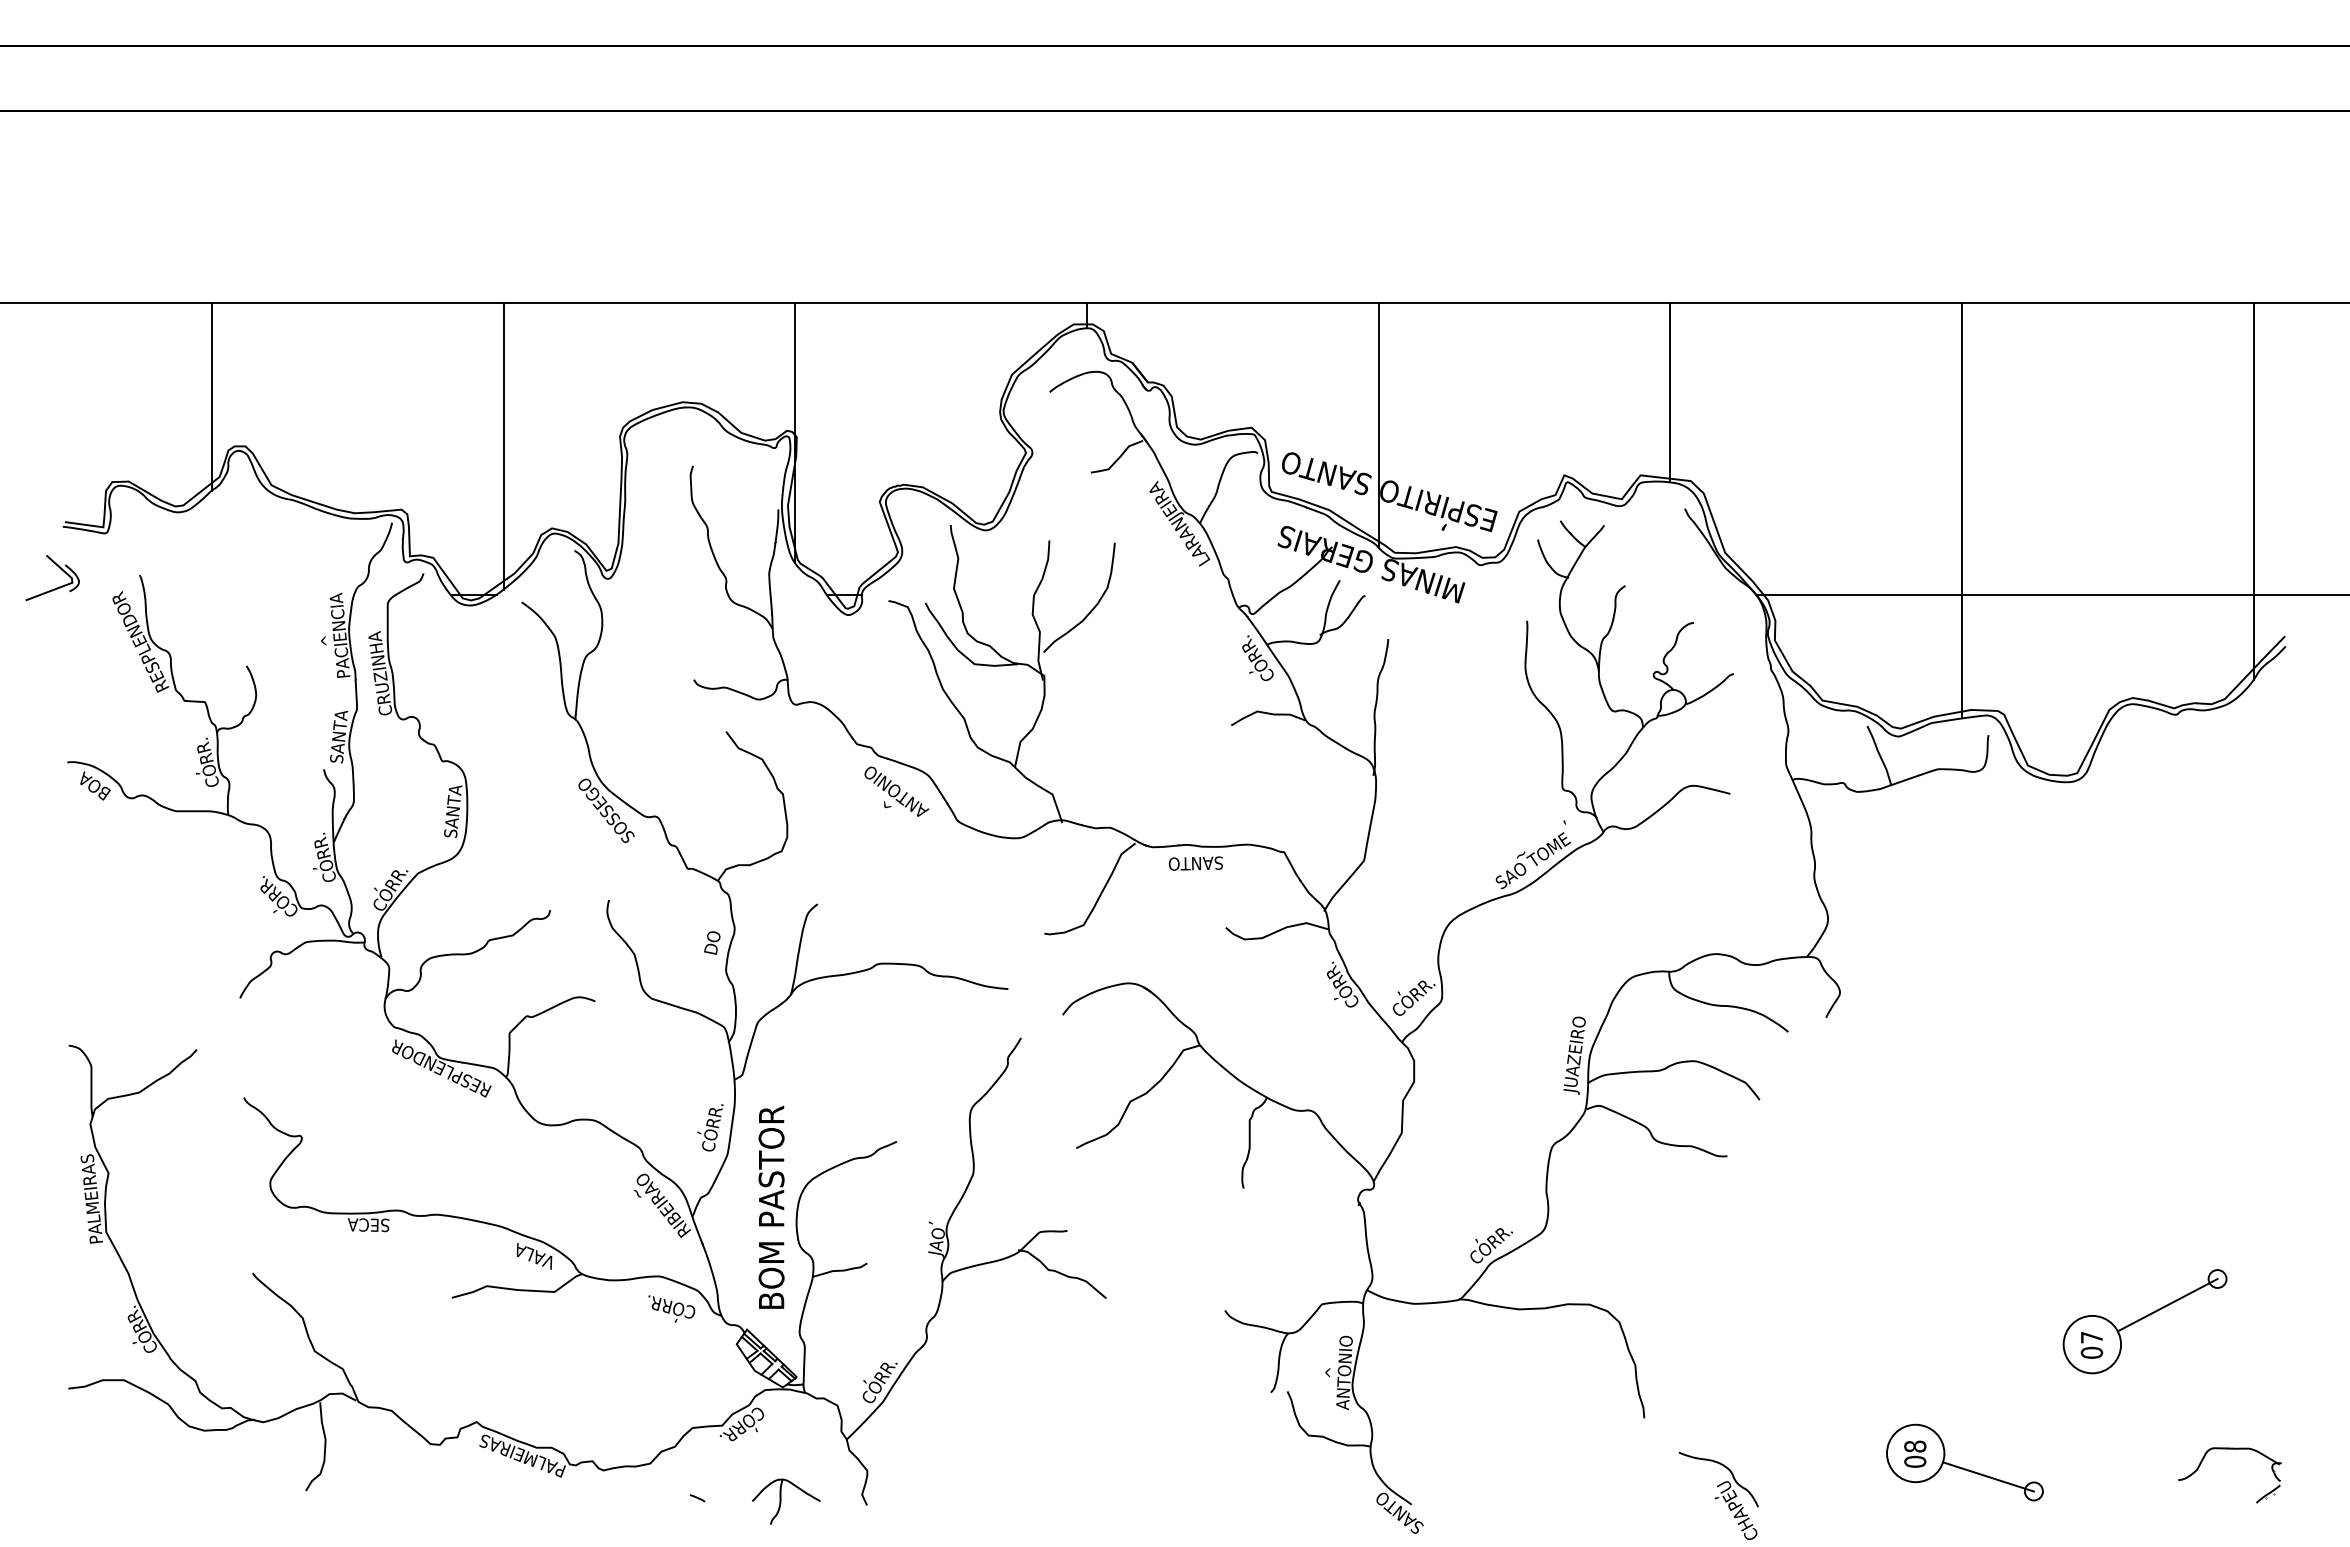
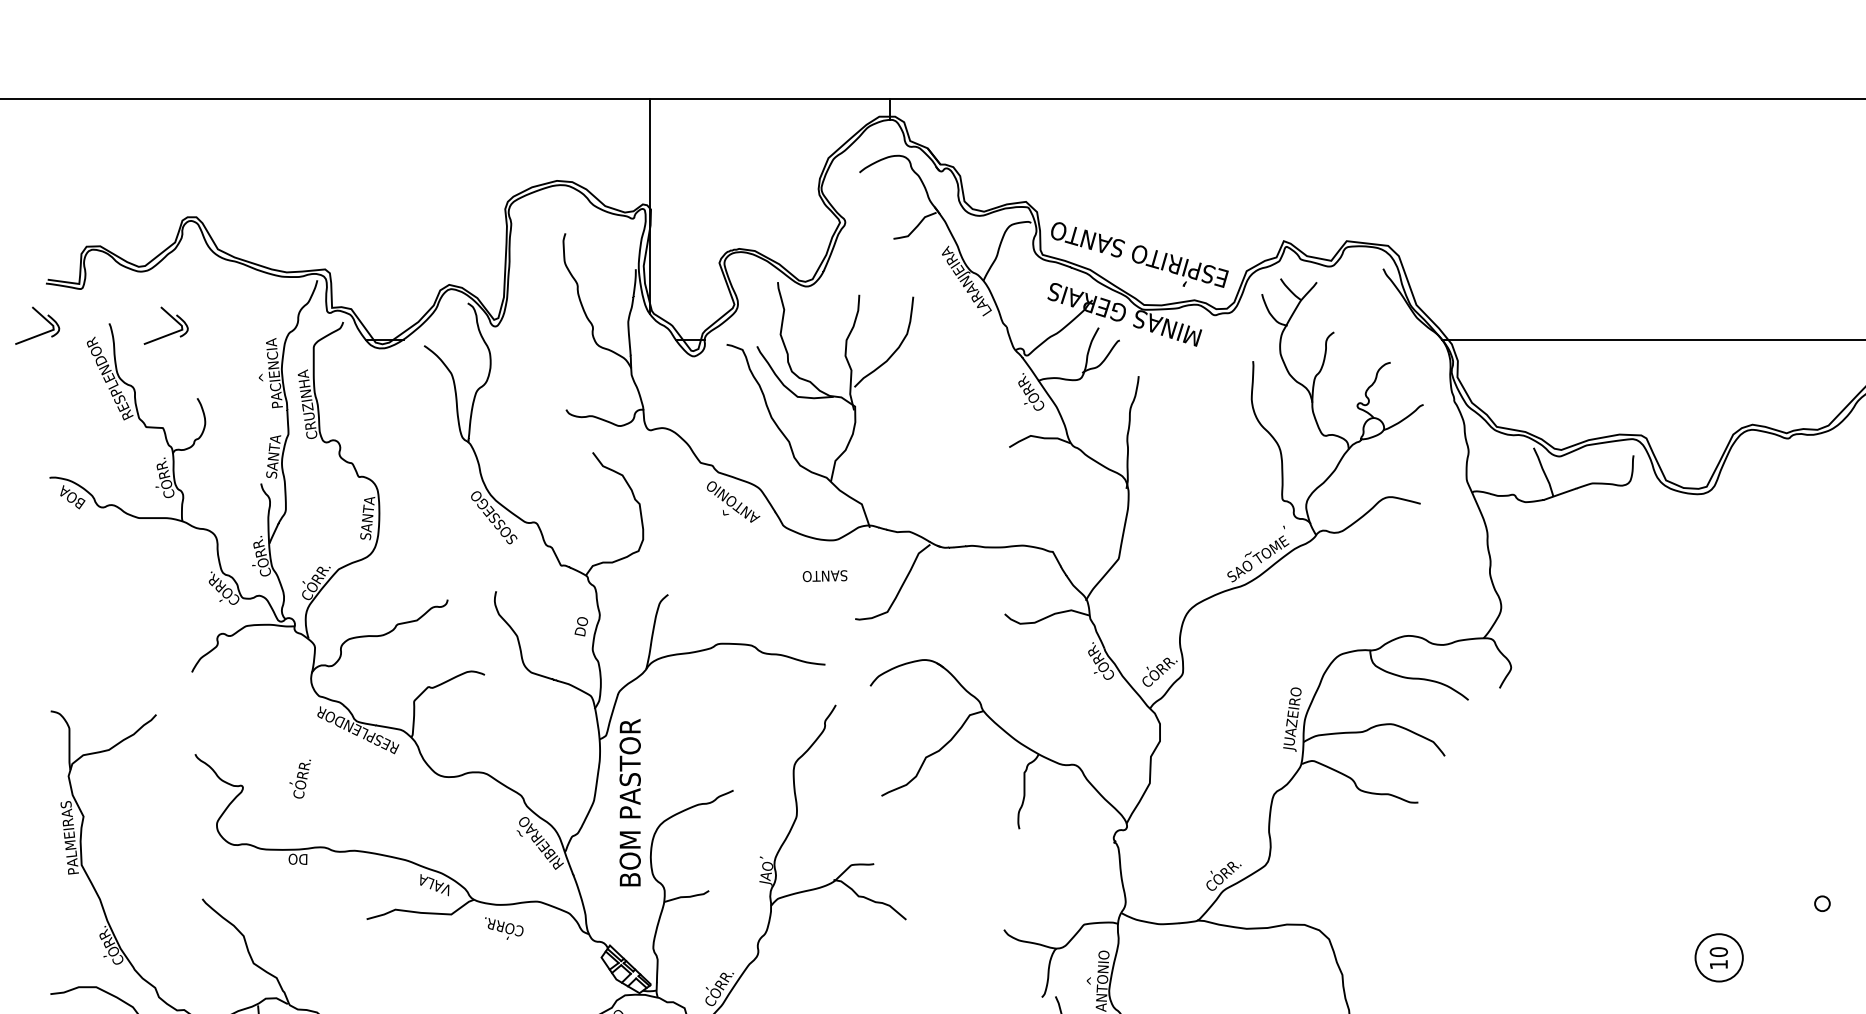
line: (1670, 392) -> (1371, 172), removed
line: (211, 396) -> (168, 176), removed
line: (1378, 425) -> (1130, 200), removed
line: (503, 446) -> (409, 217), removed
line: (2253, 491) -> (1852, 254), removed
line: (1961, 510) -> (1611, 270), removed
part: (212, 587) -> (169, 333), added
text: (1195, 863) -> (824, 576), moved
text: (710, 1127) -> (300, 778), moved
text: (771, 1206) -> (630, 801), moved
text: (368, 1225) -> (297, 859), SECA -> DO
line: (2167, 1305) -> (1781, 925), removed
text: (671, 1308) -> (504, 928), moved
text: (2091, 1344) -> (1718, 957), 07 -> 10

